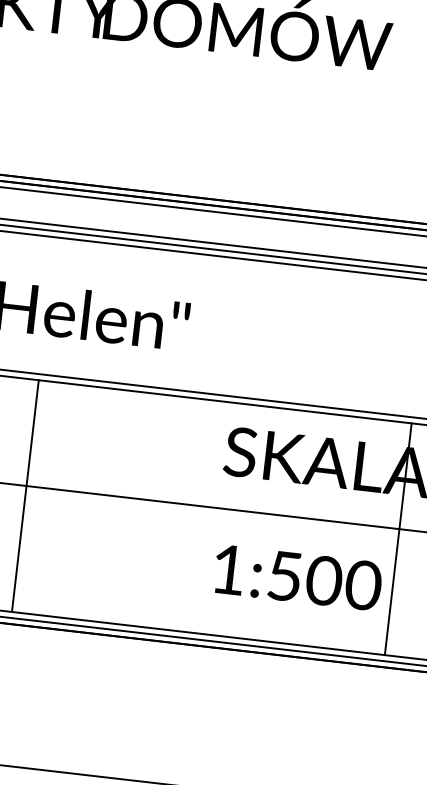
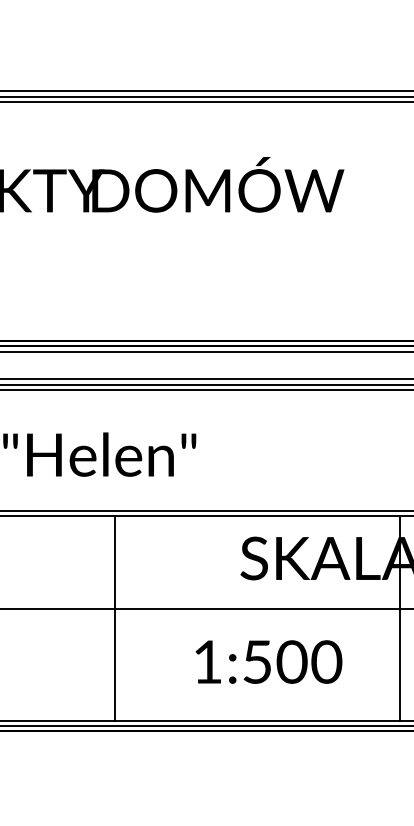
line: (25, 496) -> (115, 618), moved
text: (297, 577) -> (268, 661), moved

